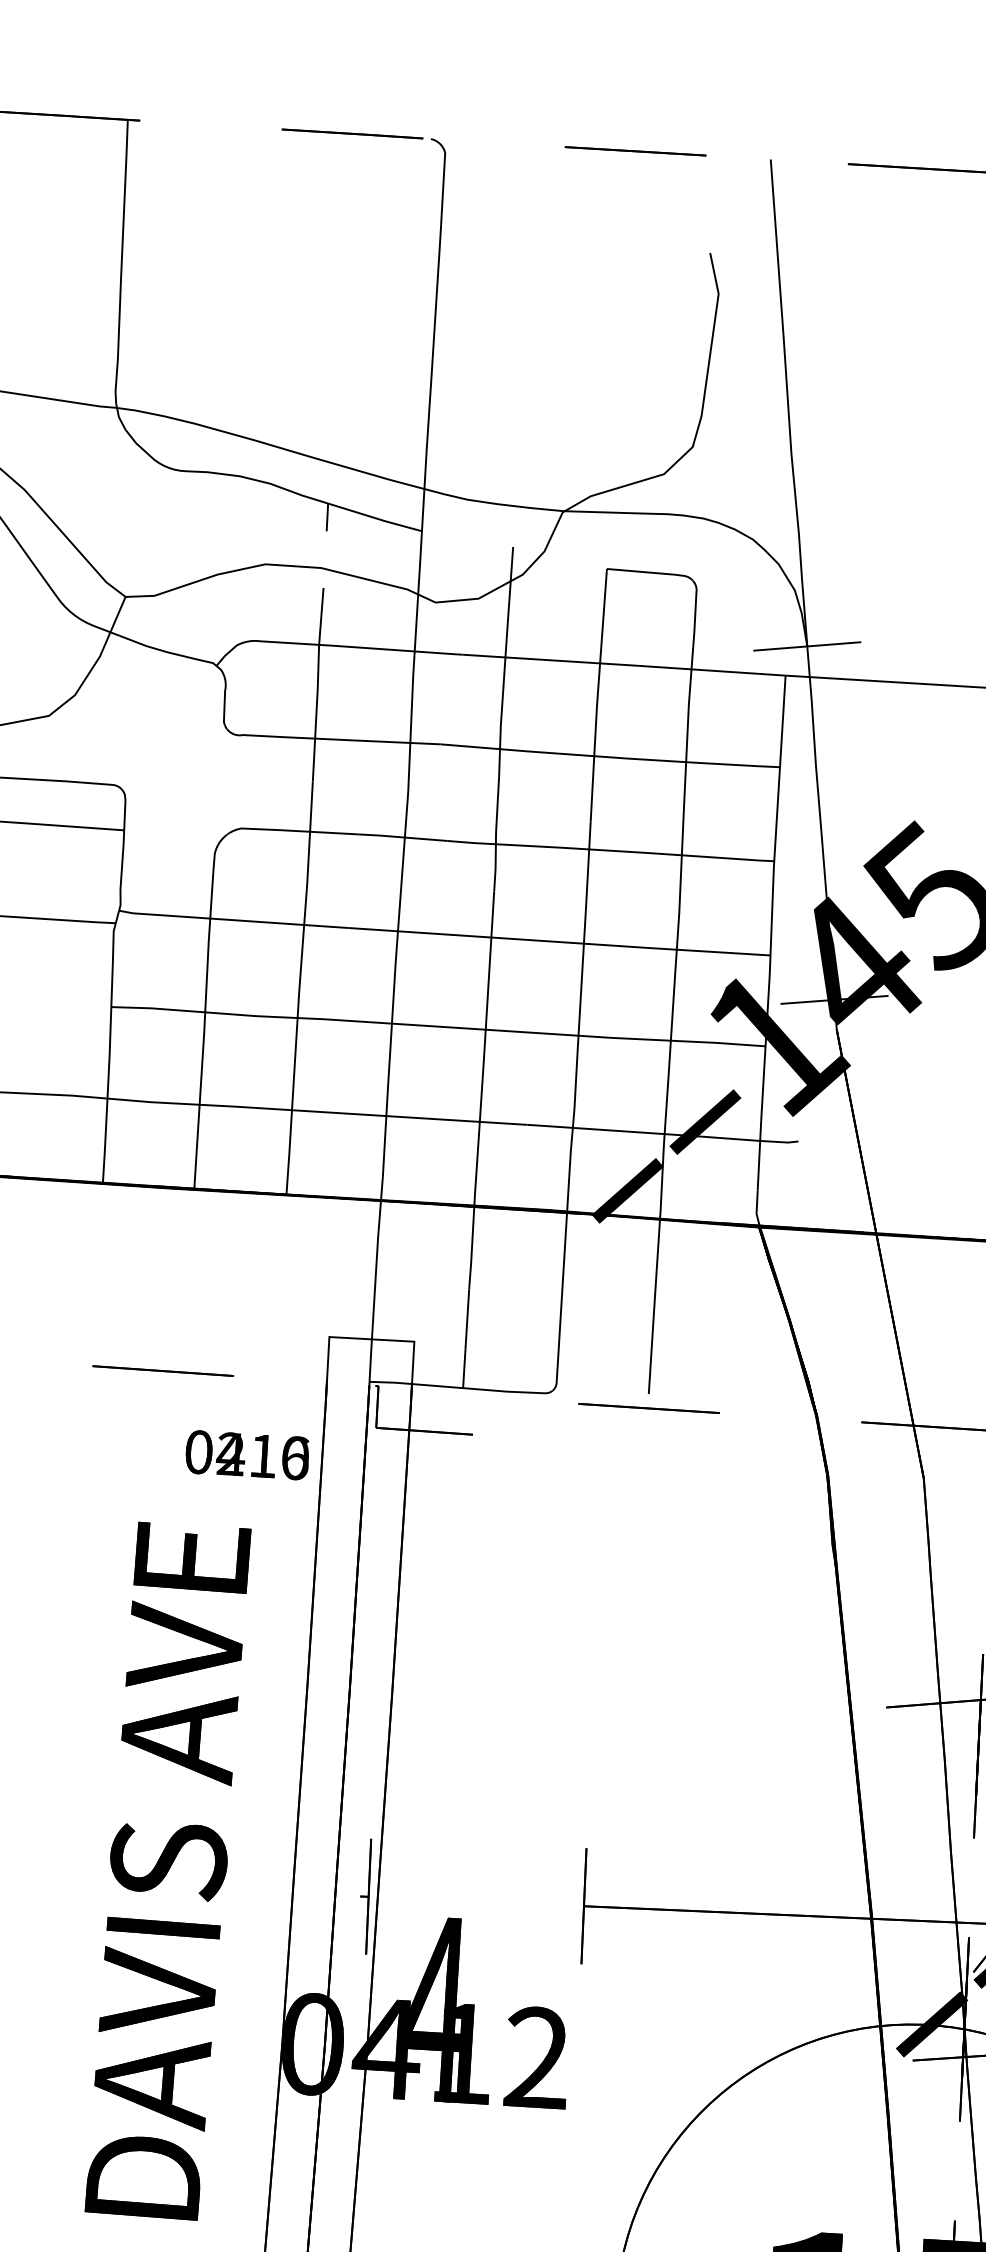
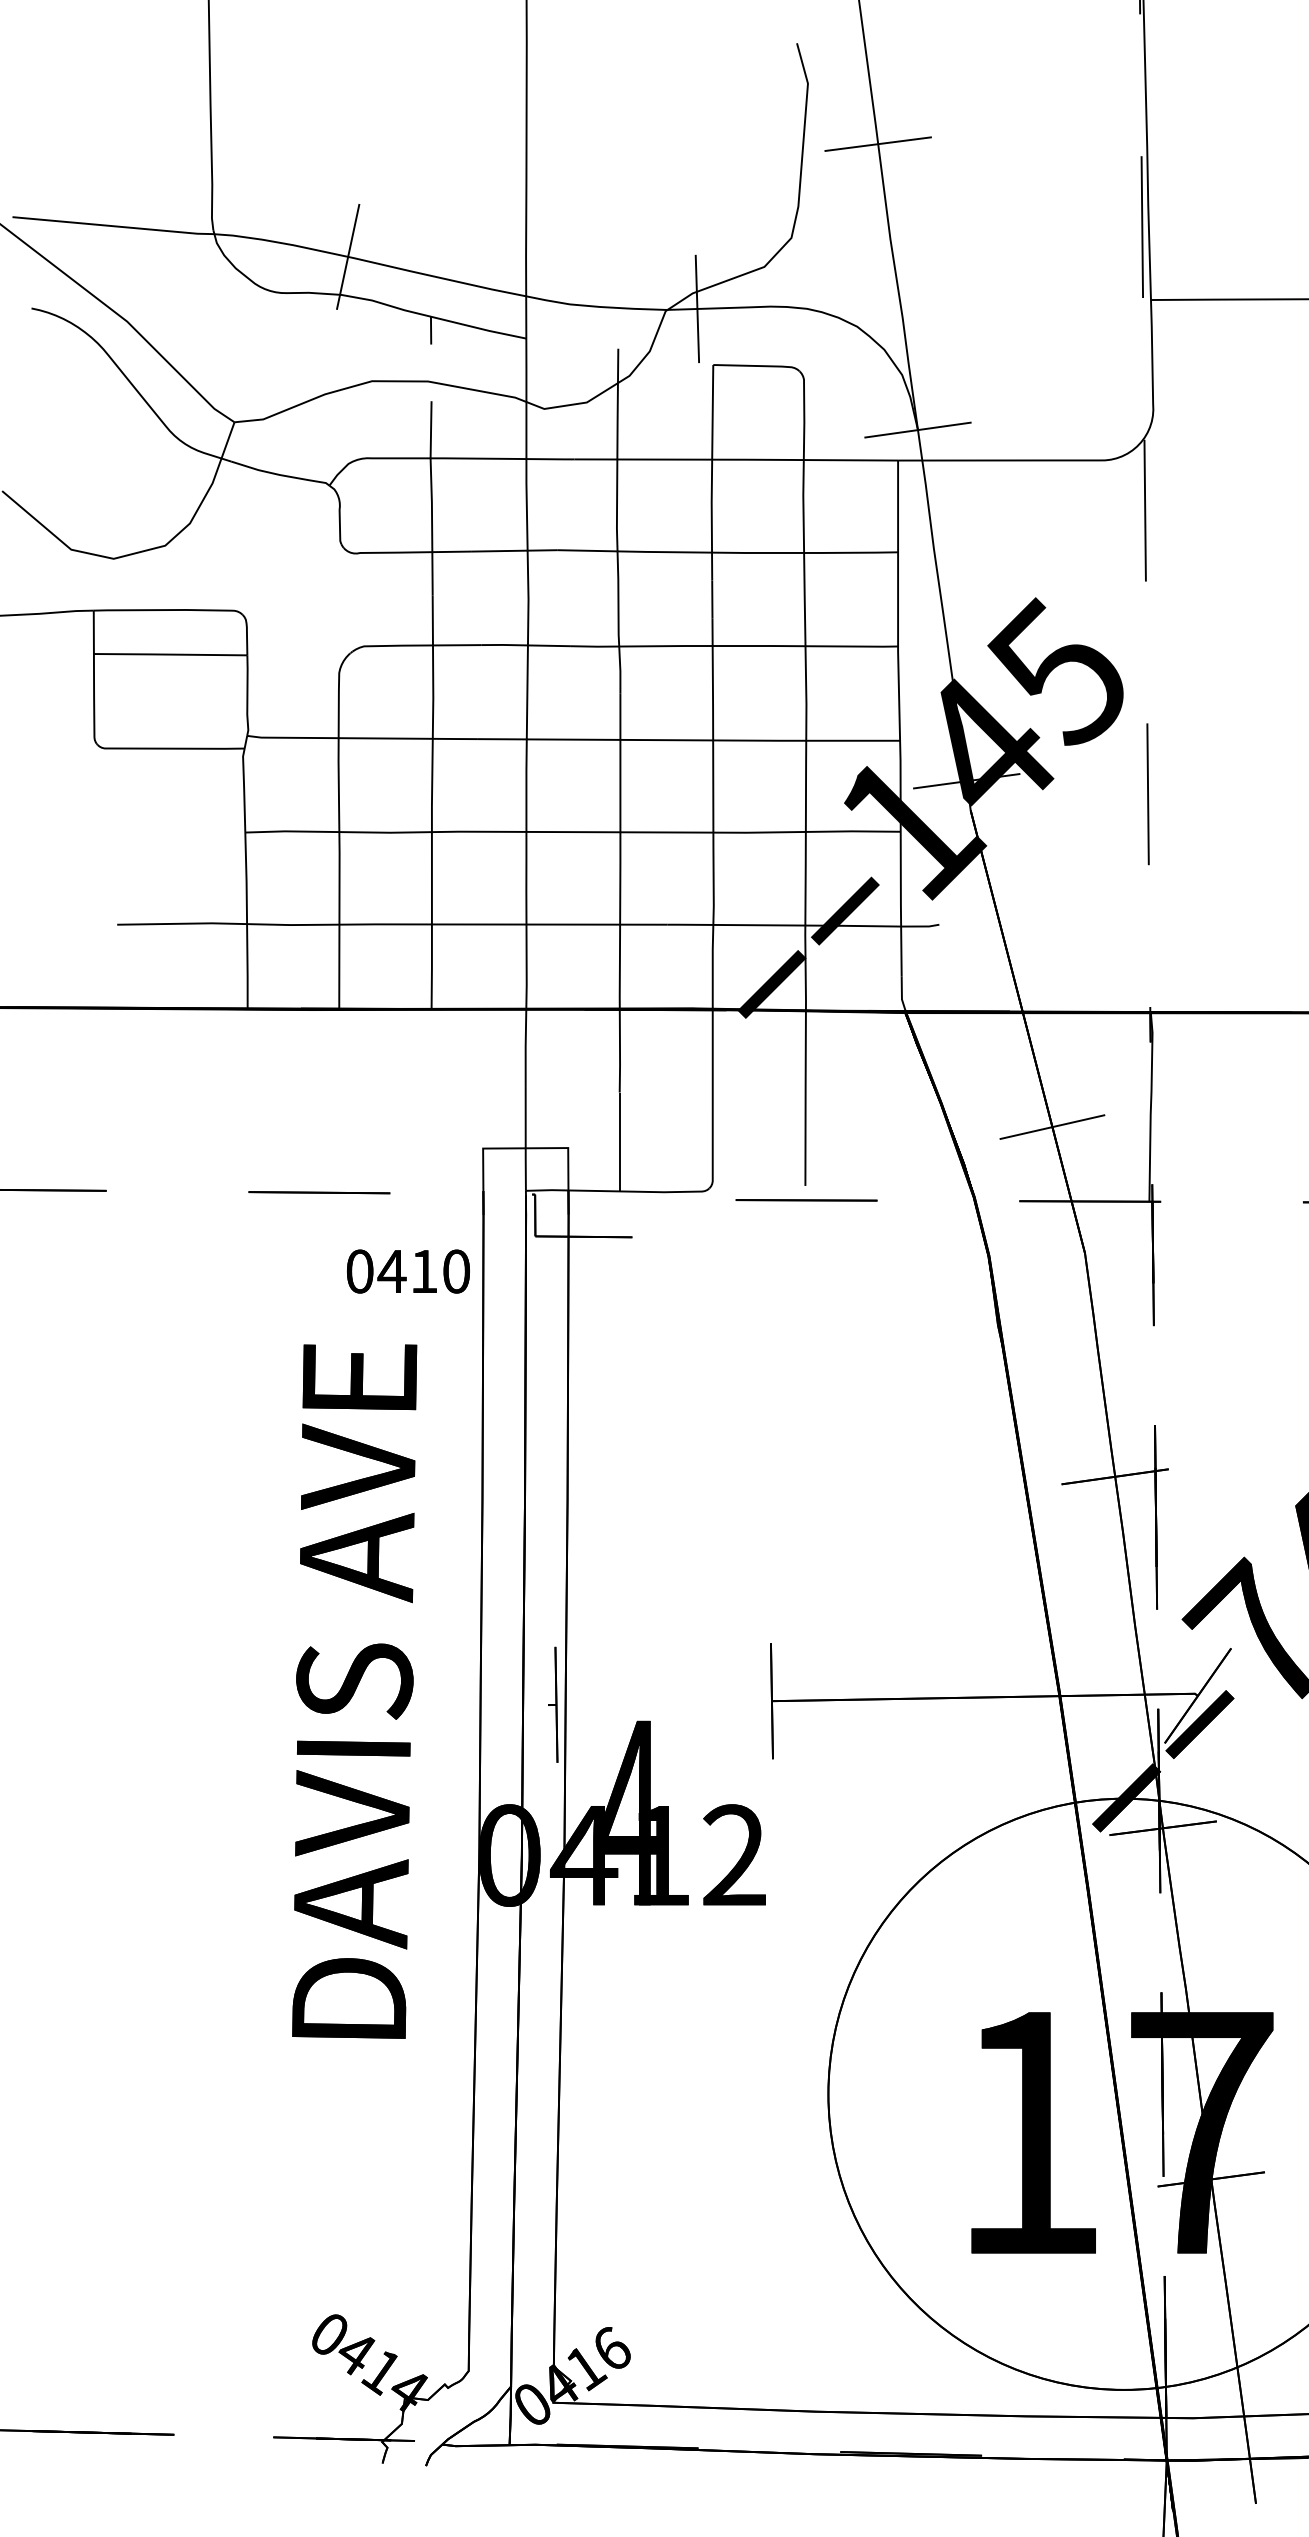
line: (784, 357) -> (877, 143), added
line: (249, 438) -> (348, 256), added
line: (594, 511) -> (697, 308), added
line: (899, 1349) -> (1052, 1126), added
text: (262, 1456) -> (423, 1271), 0216 -> 0410

